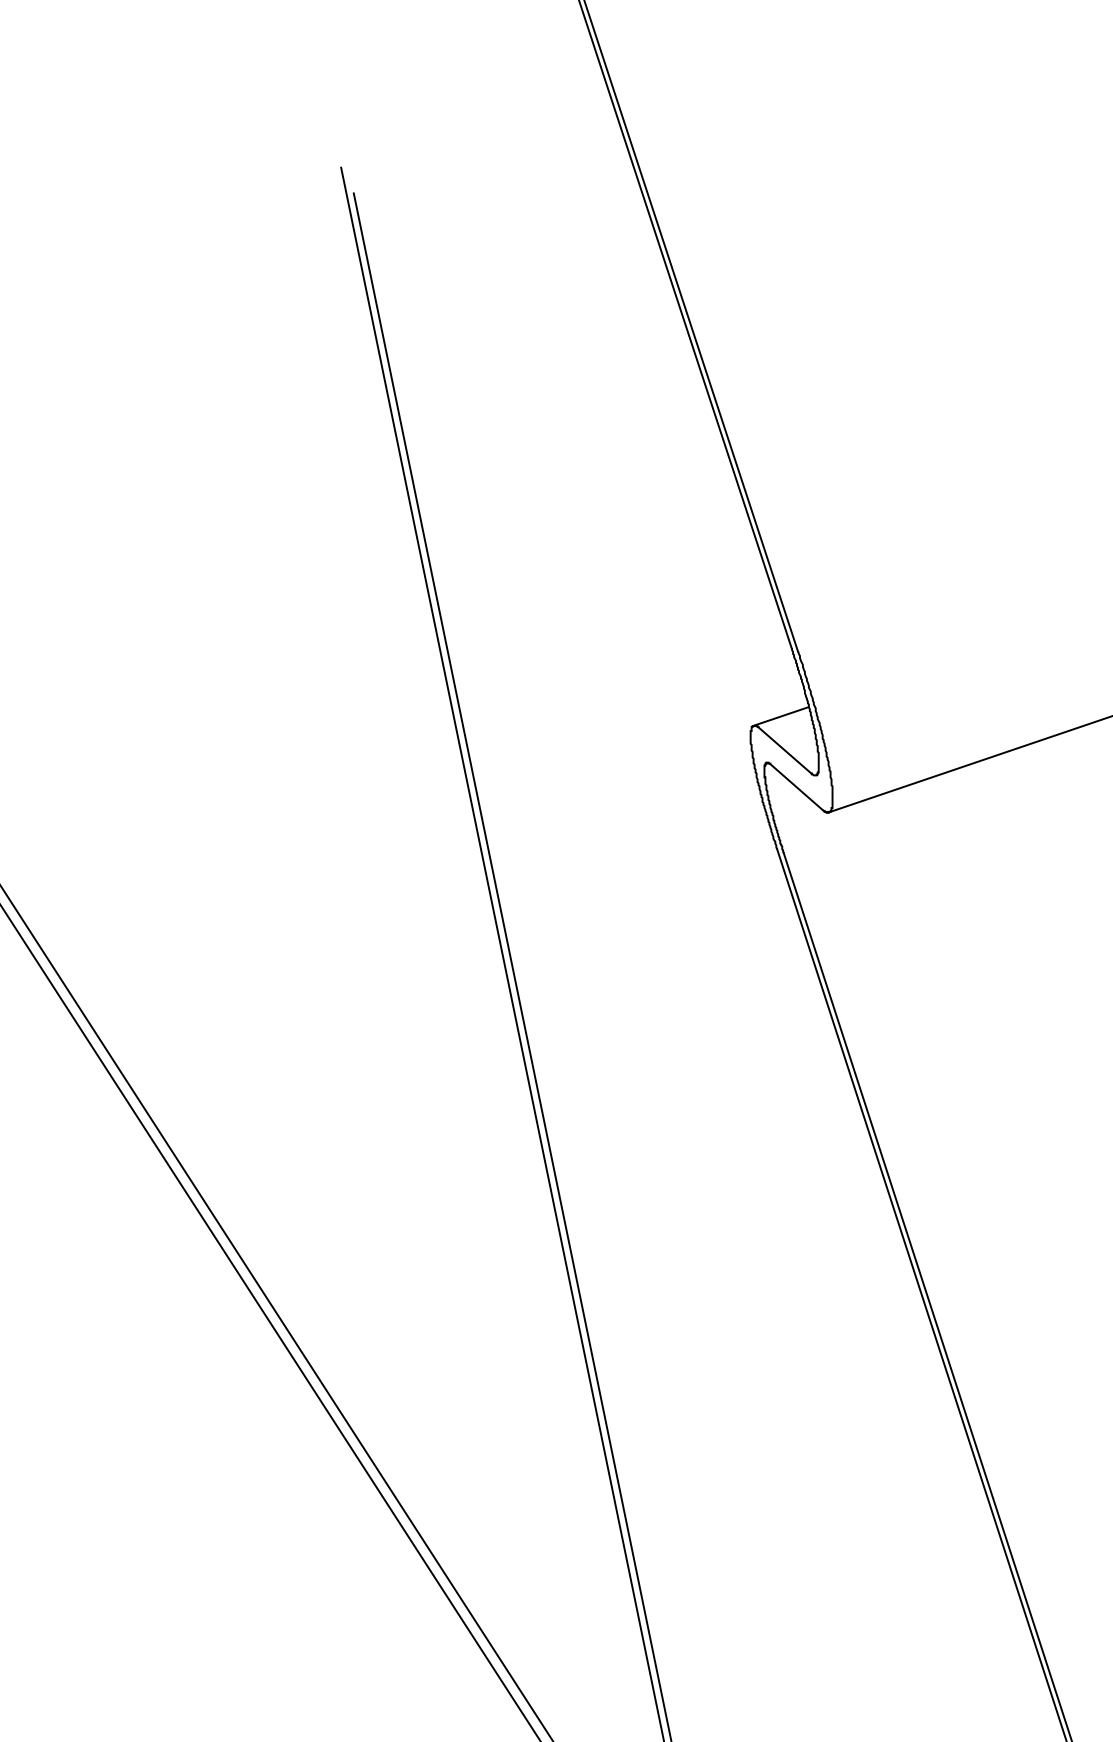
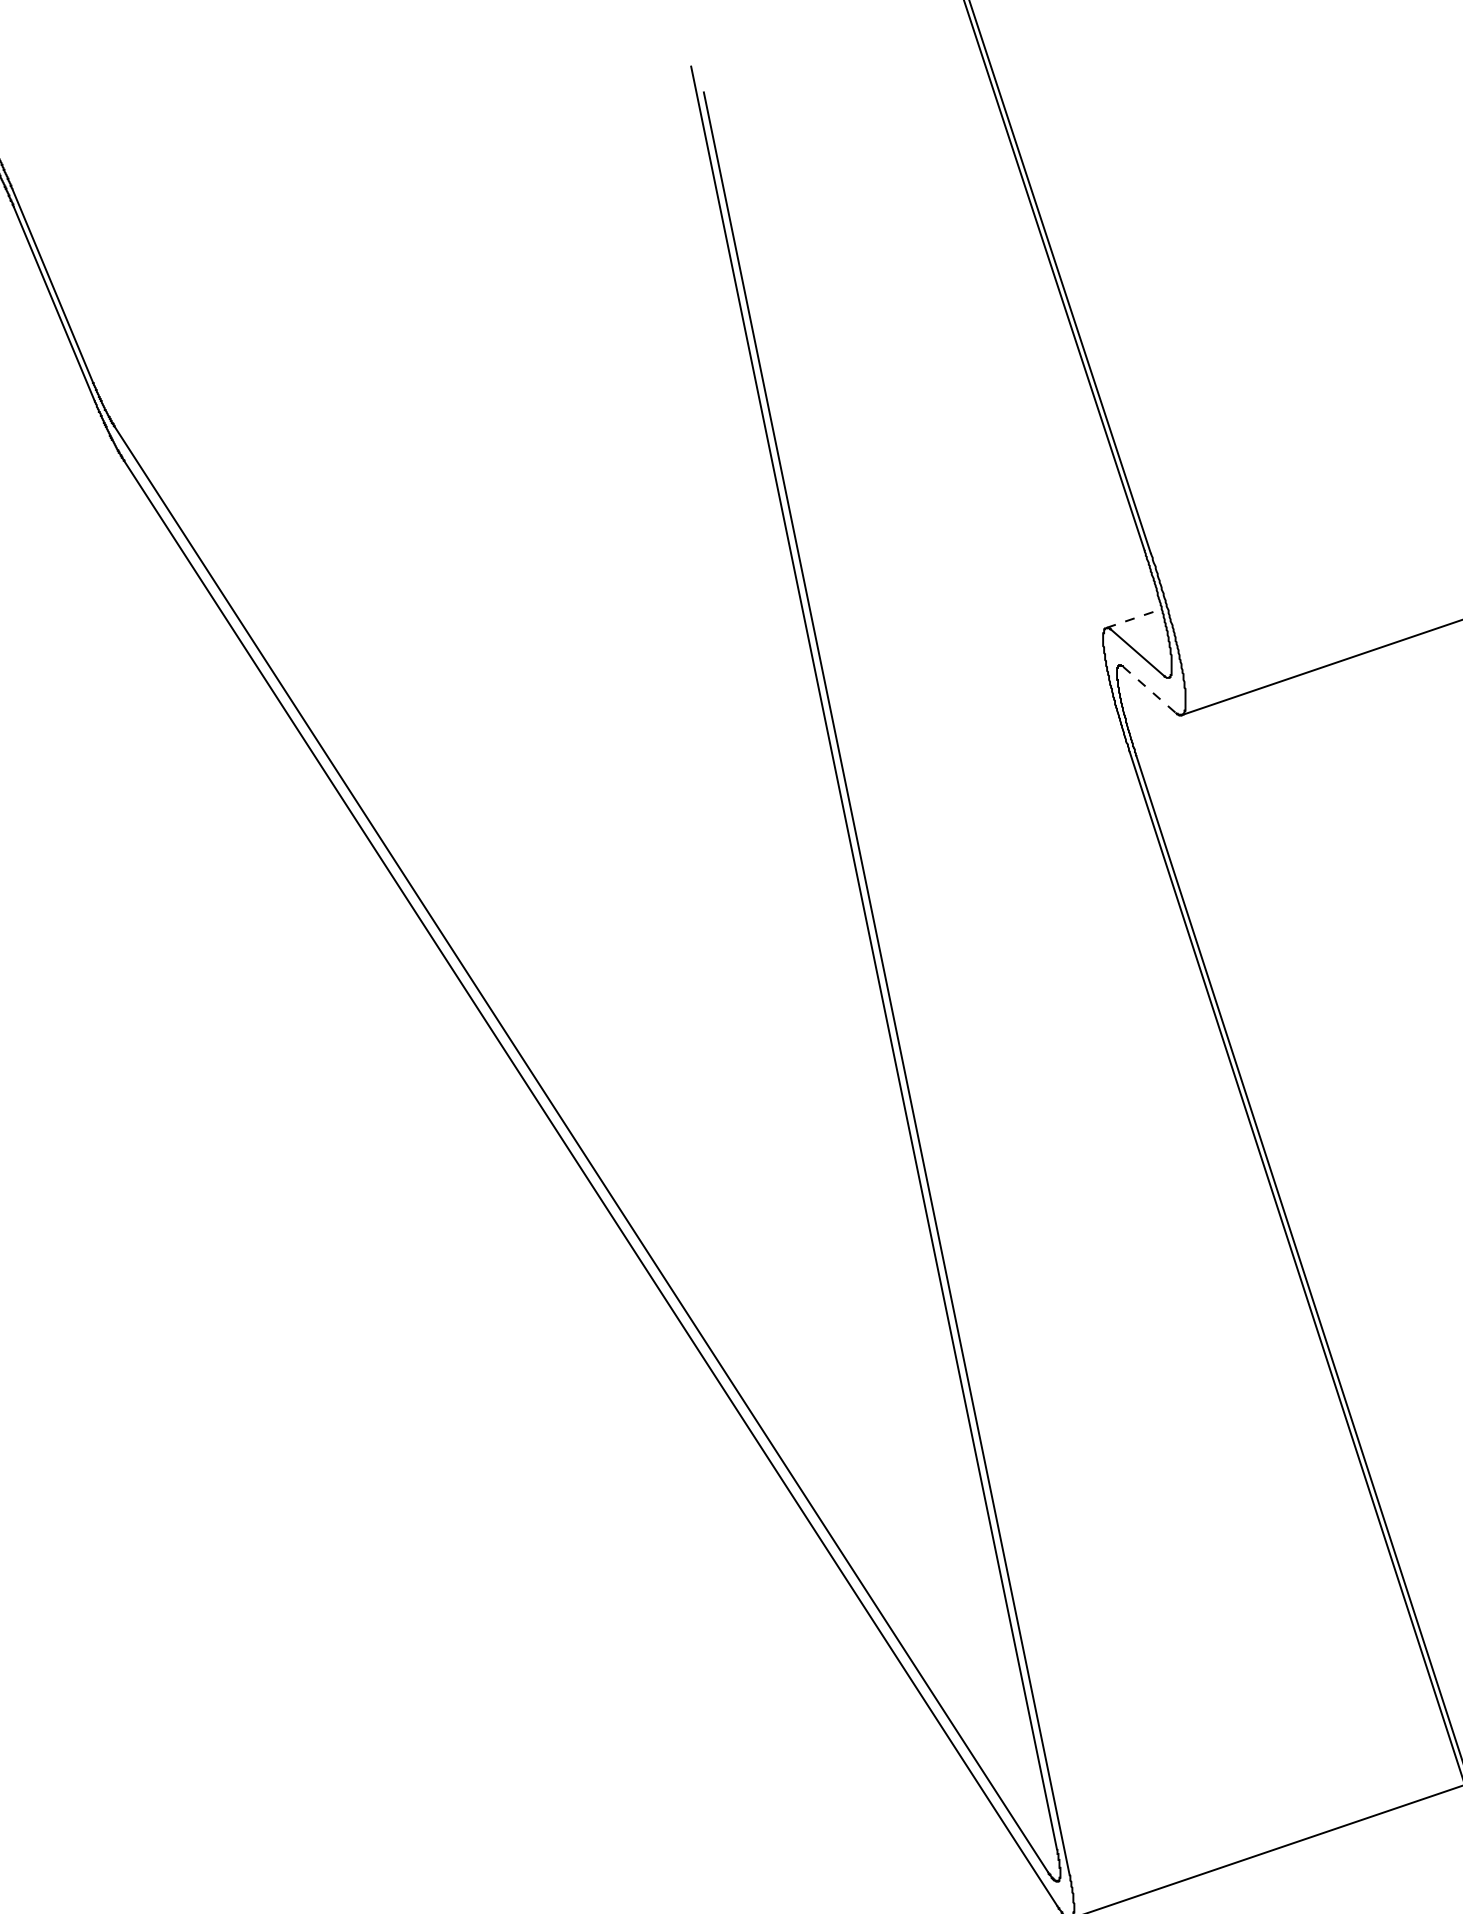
line: (781, 716) -> (1134, 618), solid -> dashed
line: (796, 786) -> (1149, 689), solid -> dashed

